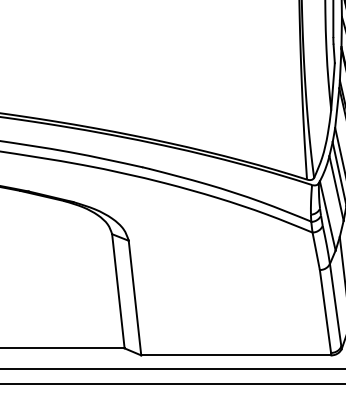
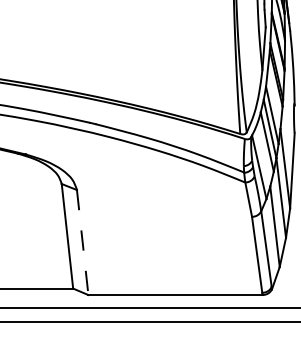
line: (135, 298) -> (83, 242), solid -> dashed

